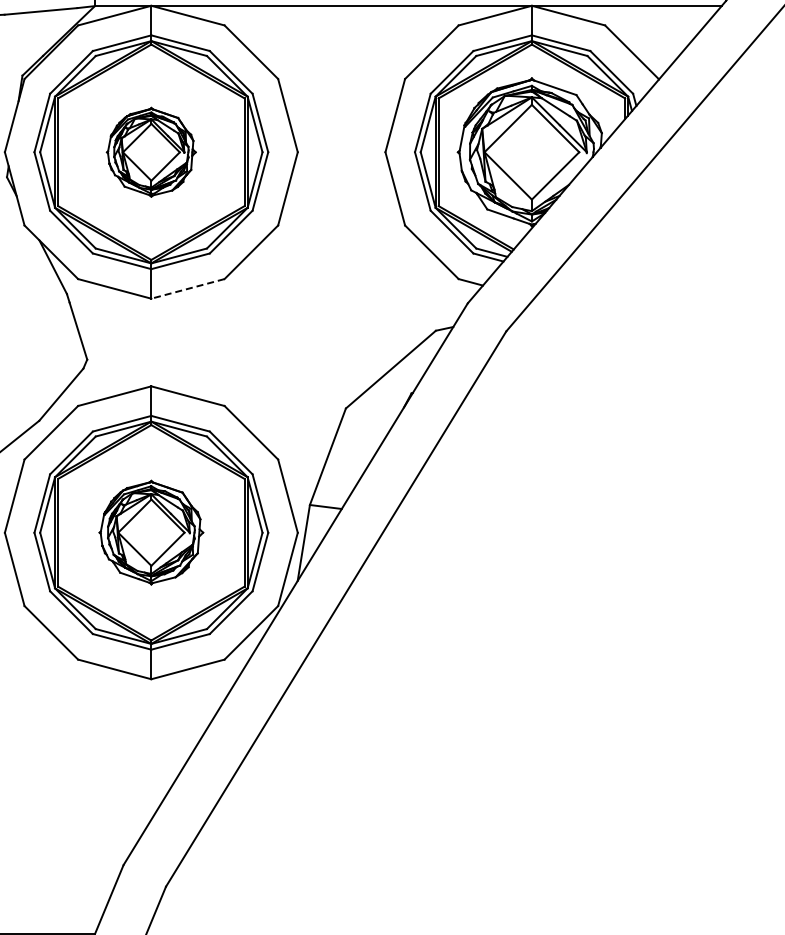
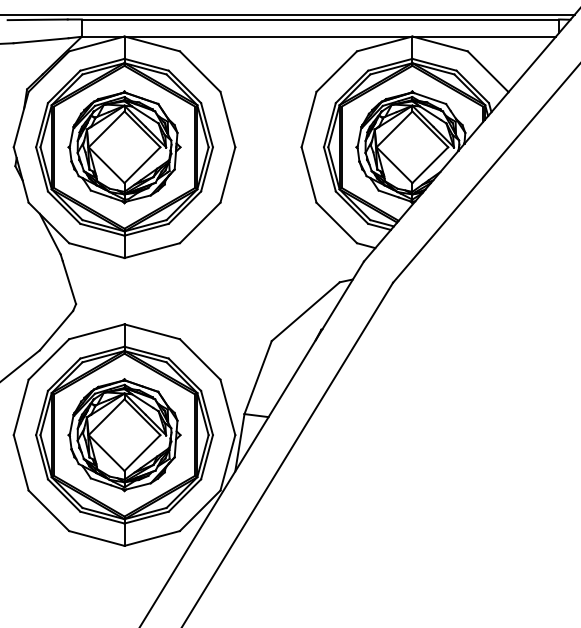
part: (151, 152) -> (124, 147), size x1.67
line: (187, 288) -> (151, 250), dashed -> solid
part: (151, 532) -> (124, 434), size x1.43

